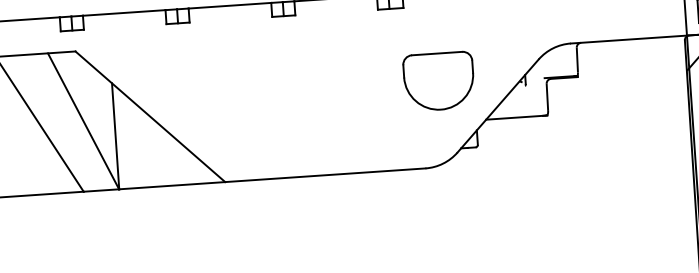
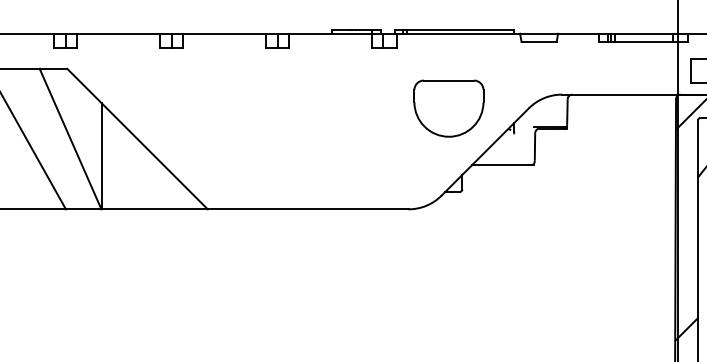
part: (438, 81) -> (448, 108), moved

